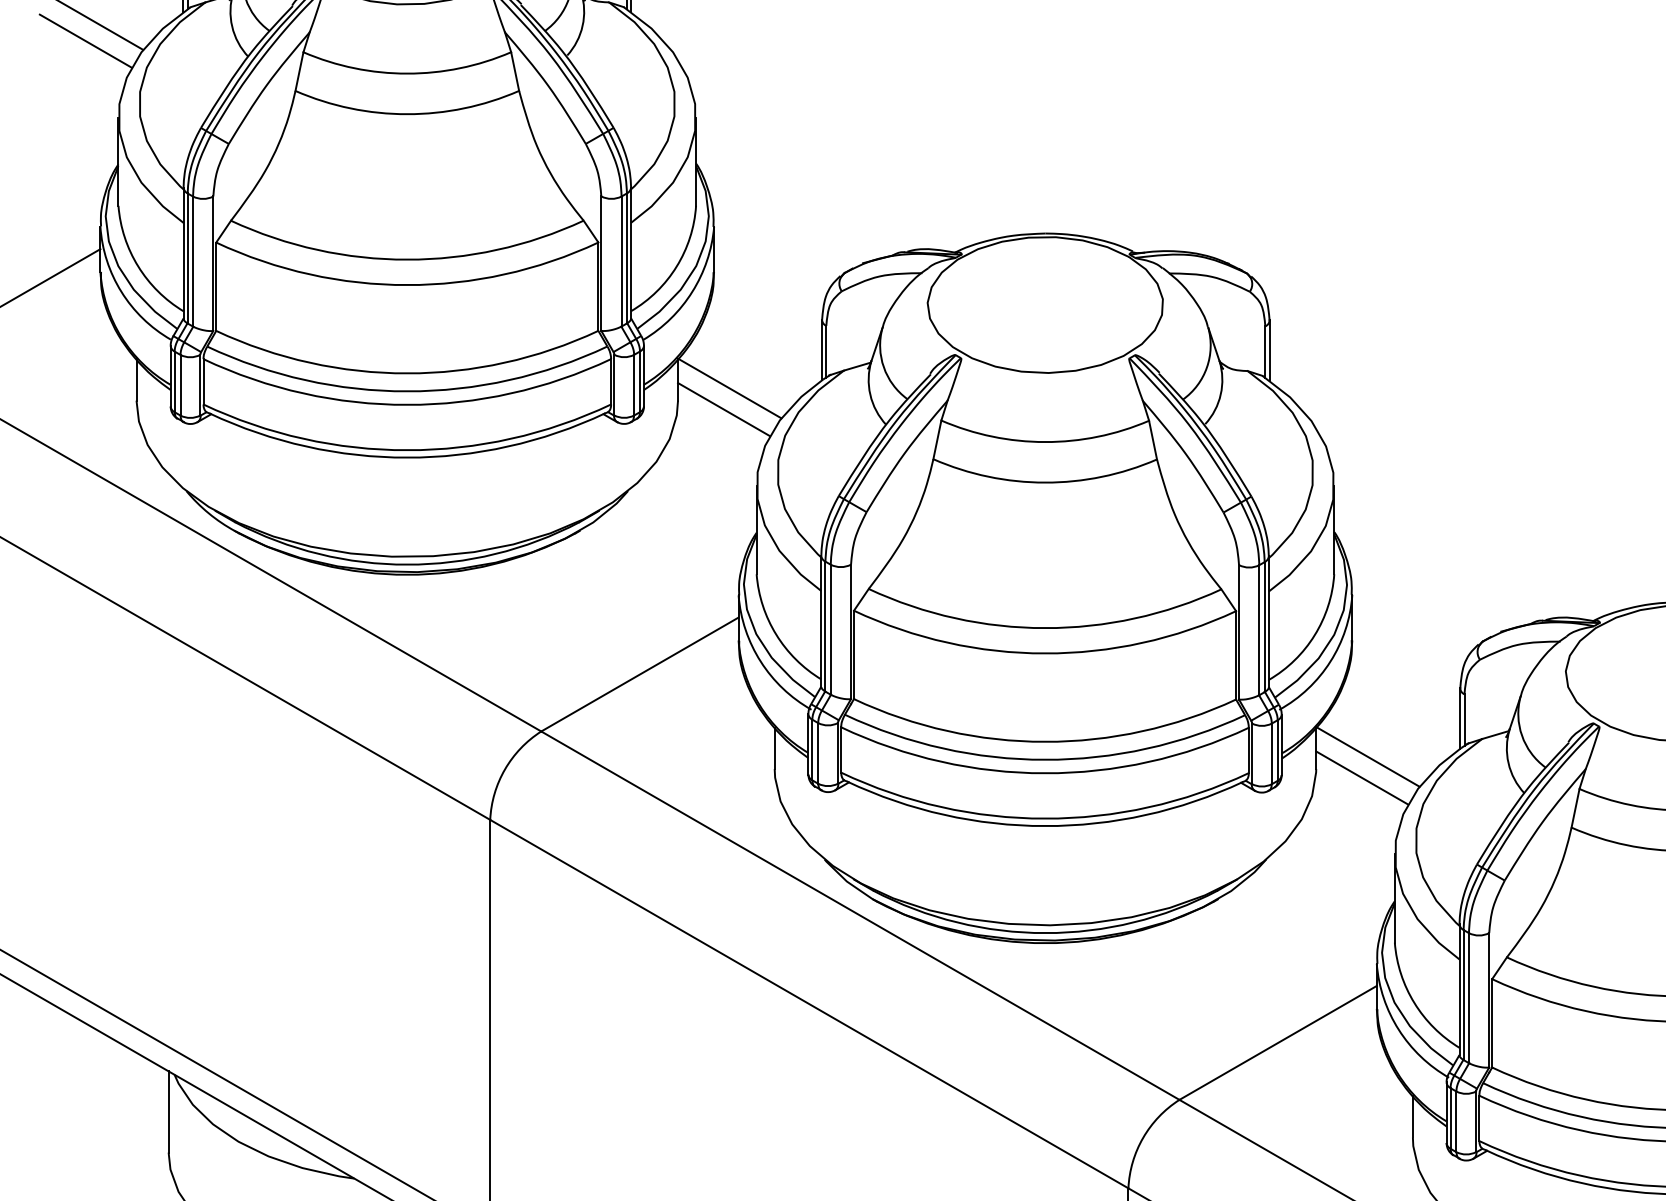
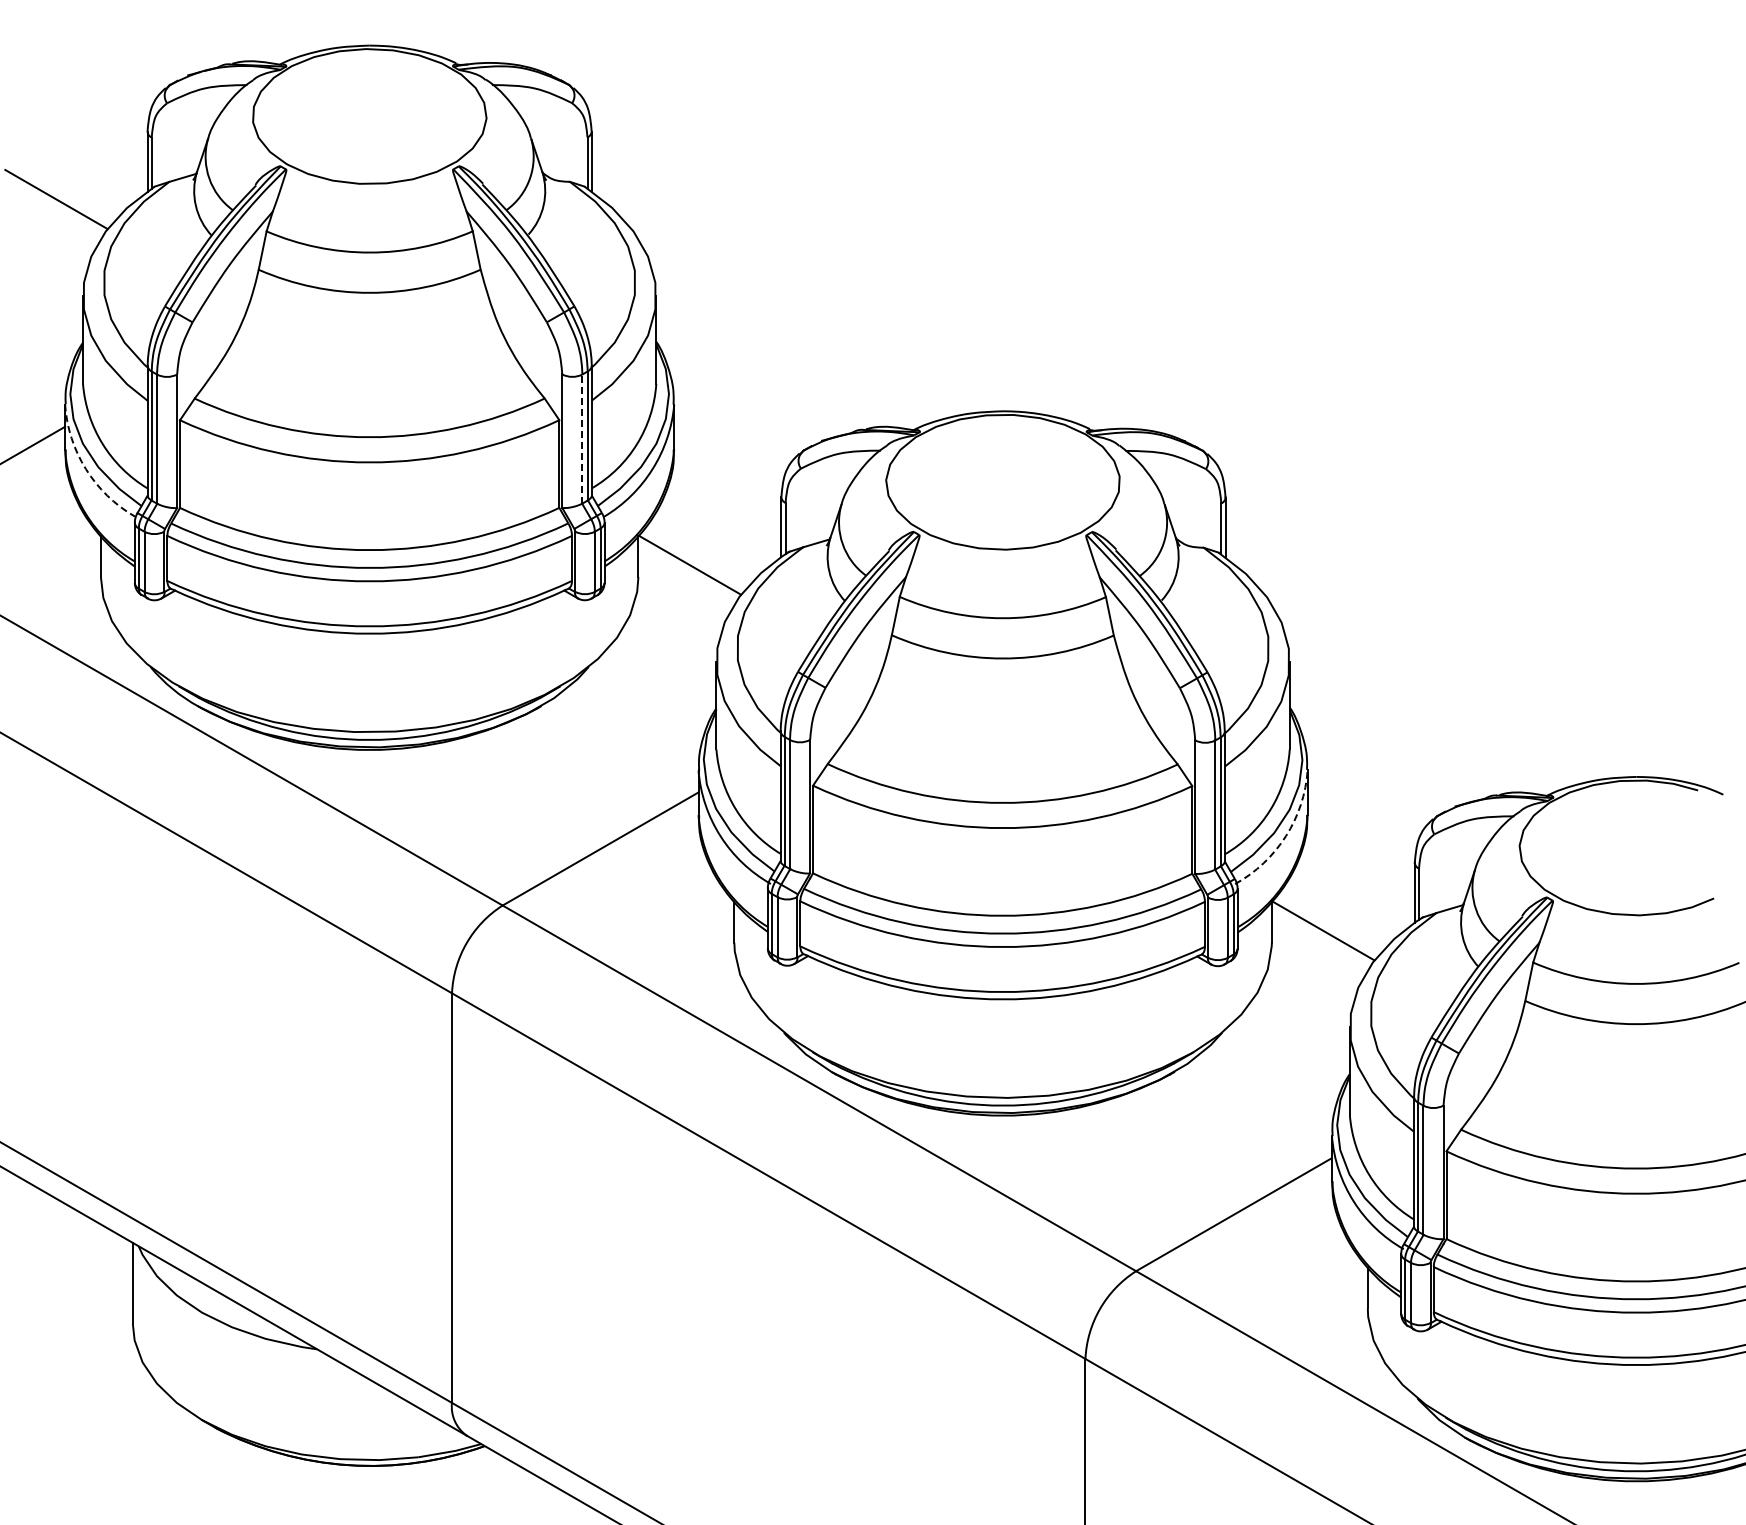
line: (85, 41) -> (50, 220), removed
line: (621, 261) -> (582, 439), solid -> dashed
arc: (120, 292) -> (85, 469), solid -> dashed
line: (723, 409) -> (683, 585), removed
arc: (1329, 661) -> (1285, 836), solid -> dashed
line: (1361, 777) -> (1316, 951), removed

